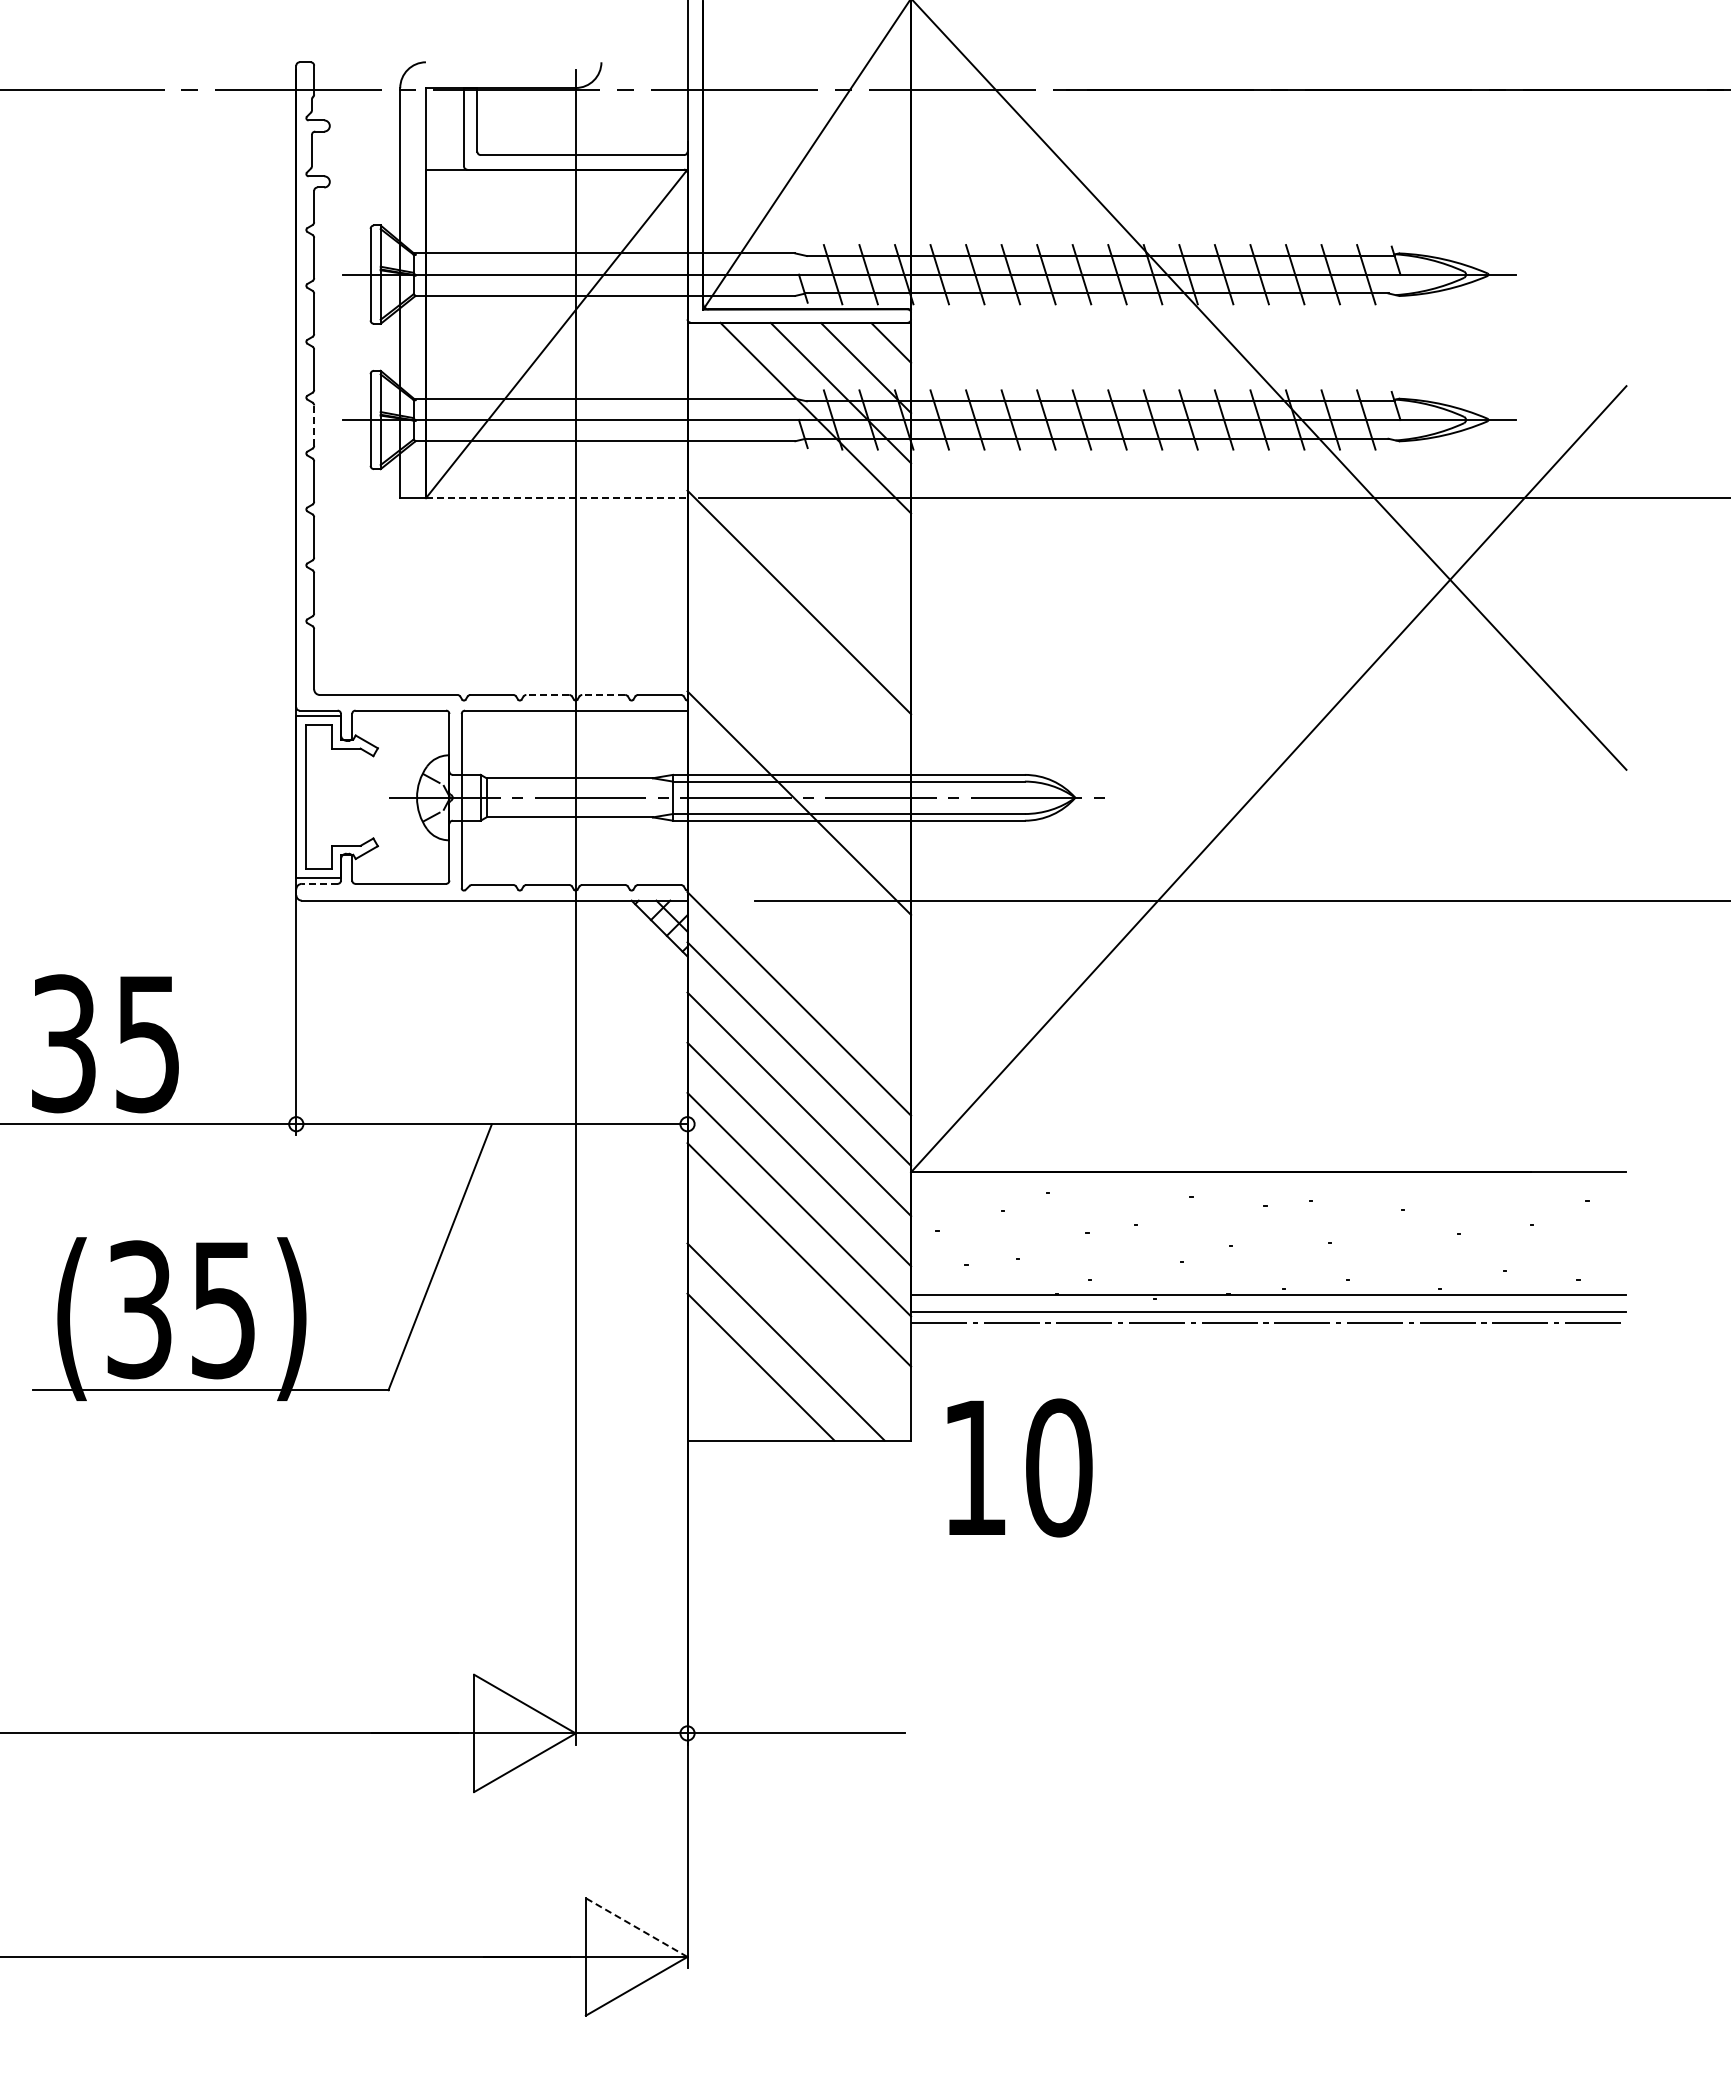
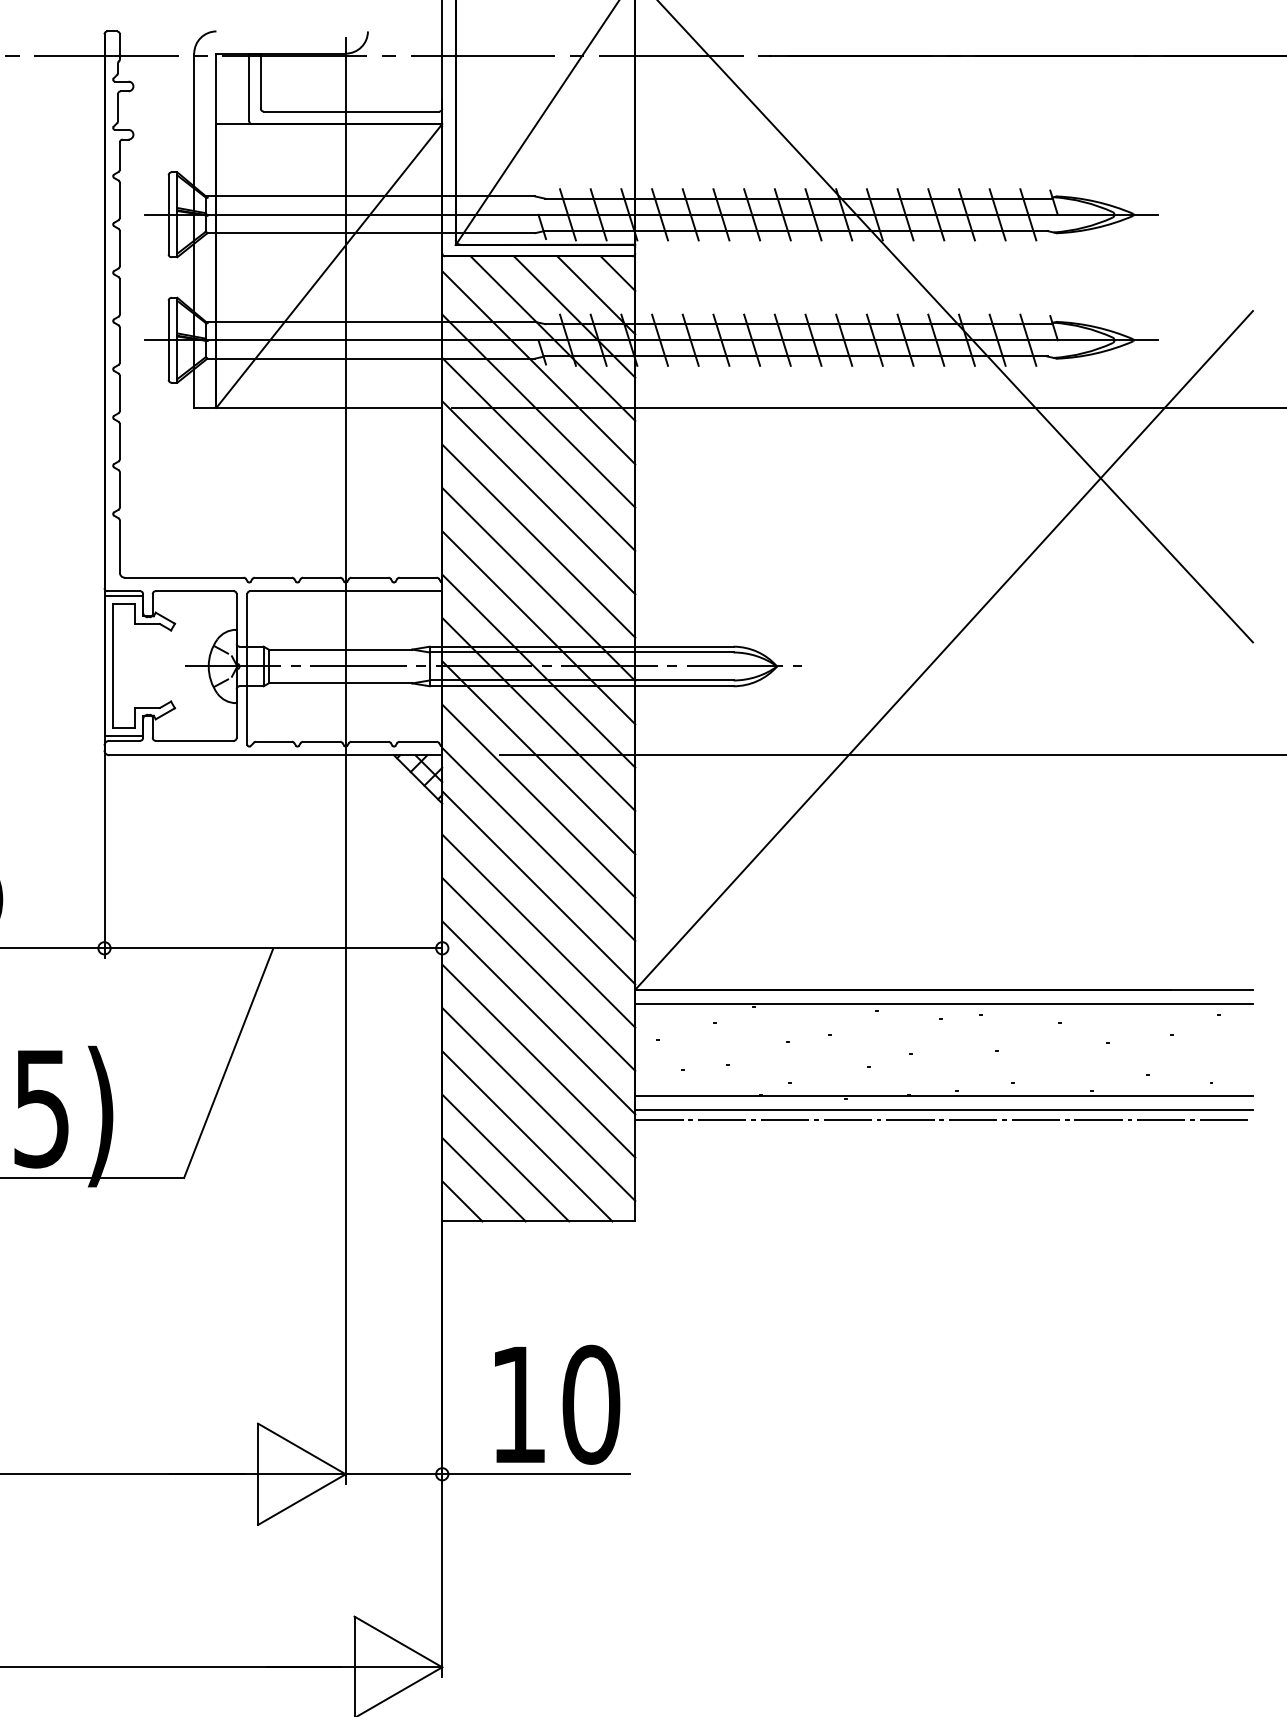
line: (314, 425) -> (120, 345), dashed -> solid
line: (799, 451) -> (538, 367), added
line: (556, 498) -> (329, 408), dashed -> solid
line: (799, 501) -> (538, 410), added
line: (799, 552) -> (538, 454), added
line: (799, 652) -> (538, 541), added
line: (547, 694) -> (321, 577), dashed -> solid
line: (603, 694) -> (369, 577), dashed -> solid
line: (799, 702) -> (538, 584), added
line: (799, 752) -> (538, 627), added
line: (799, 853) -> (538, 714), added
line: (319, 883) -> (124, 740), dashed -> solid
line: (799, 903) -> (538, 757), added
line: (799, 953) -> (538, 800), added
line: (1268, 1189) -> (943, 1004), added
line: (799, 1304) -> (538, 1103), added
line: (735, 1391) -> (483, 1179), added
line: (710, 1417) -> (462, 1201), added
text: (1019, 1467) -> (557, 1404), moved
line: (636, 1927) -> (398, 1641), dashed -> solid

